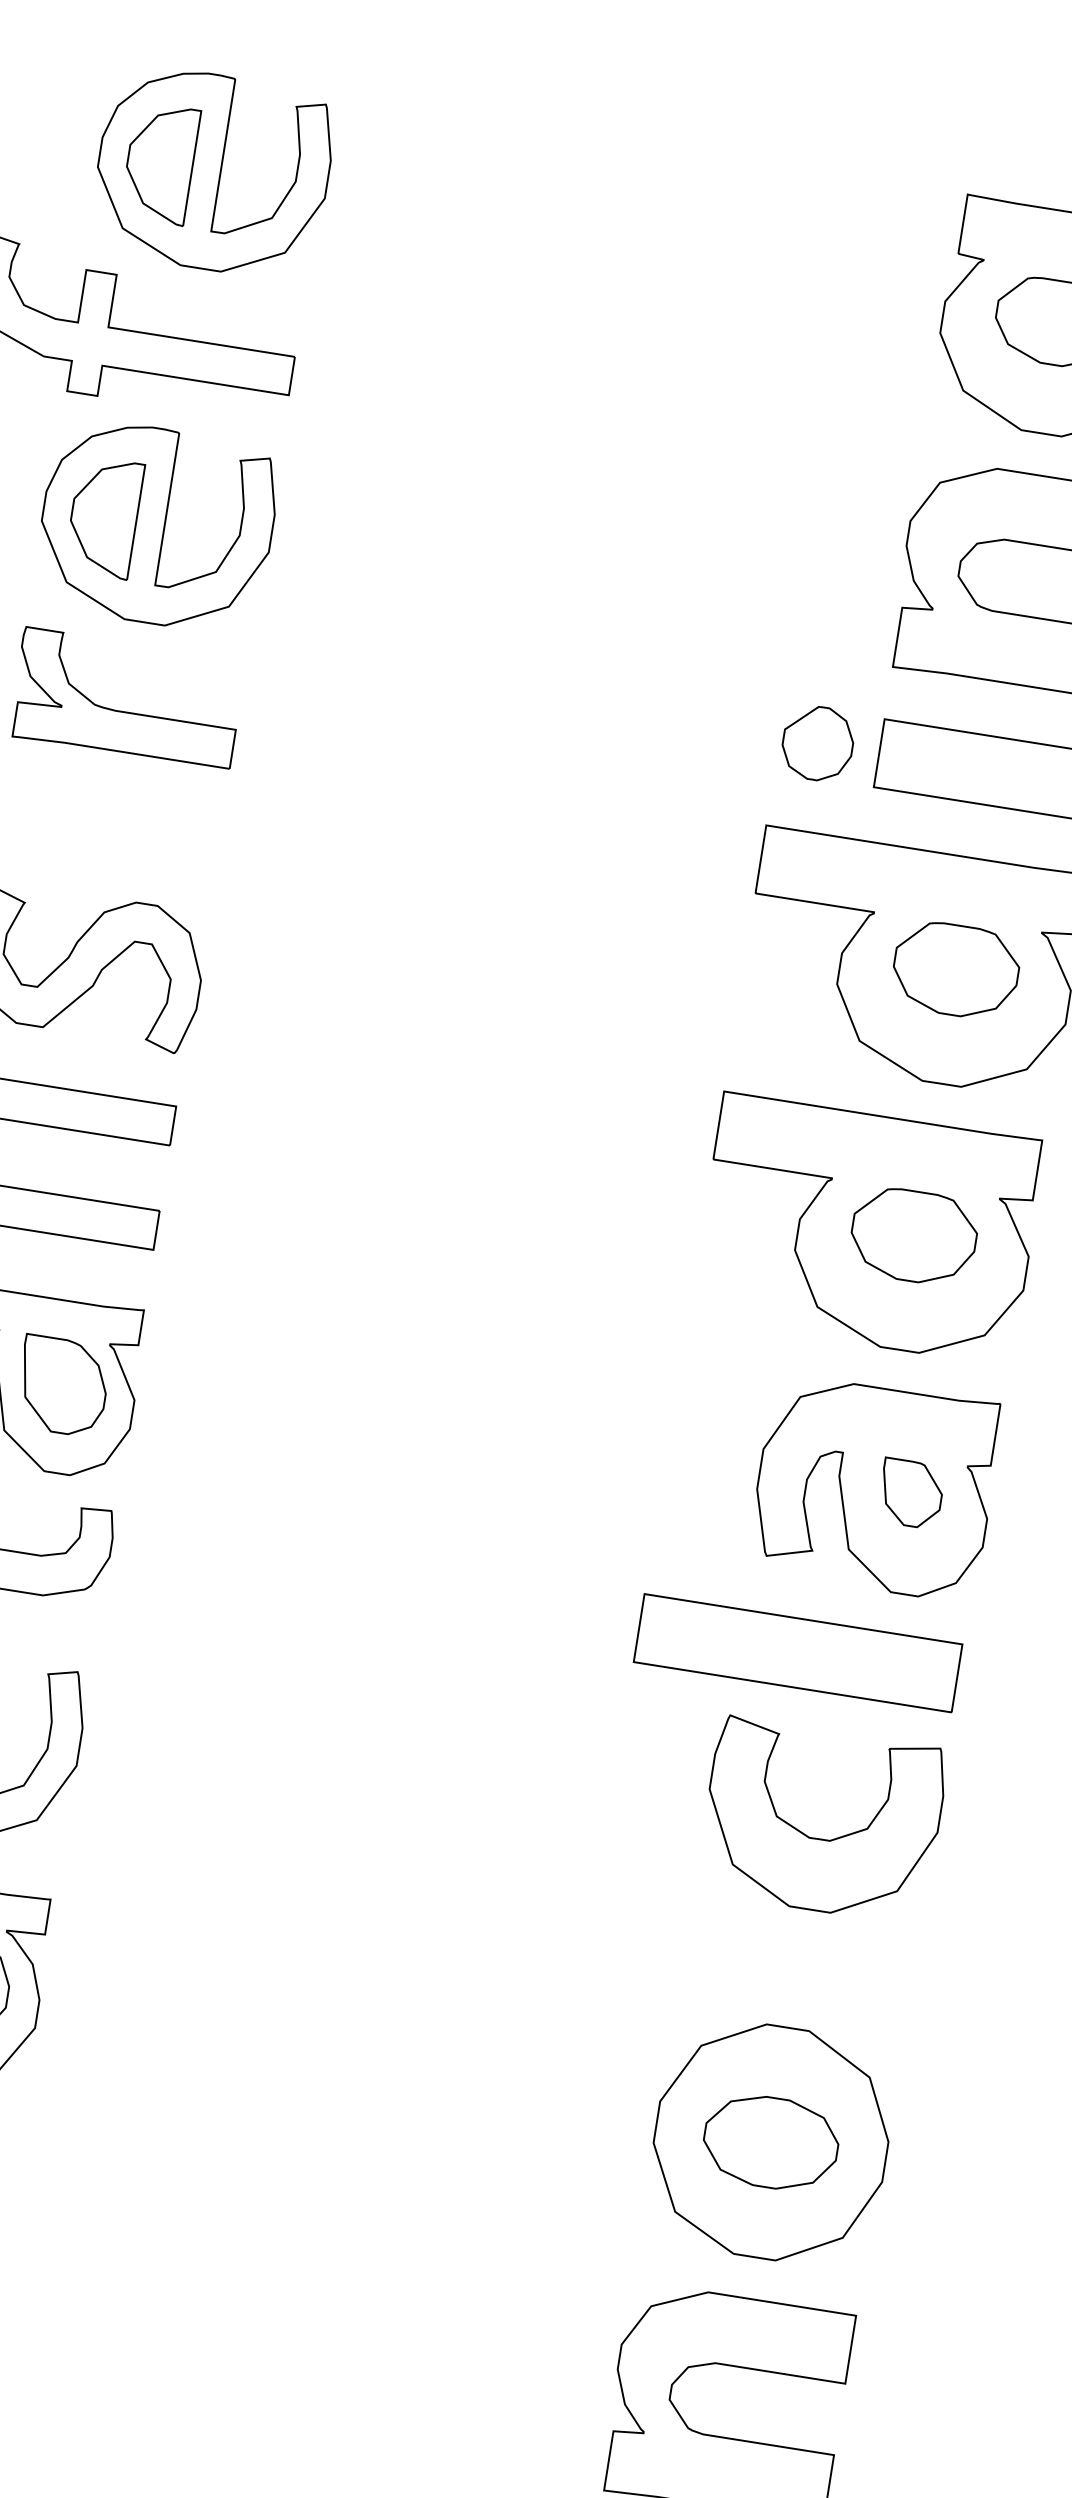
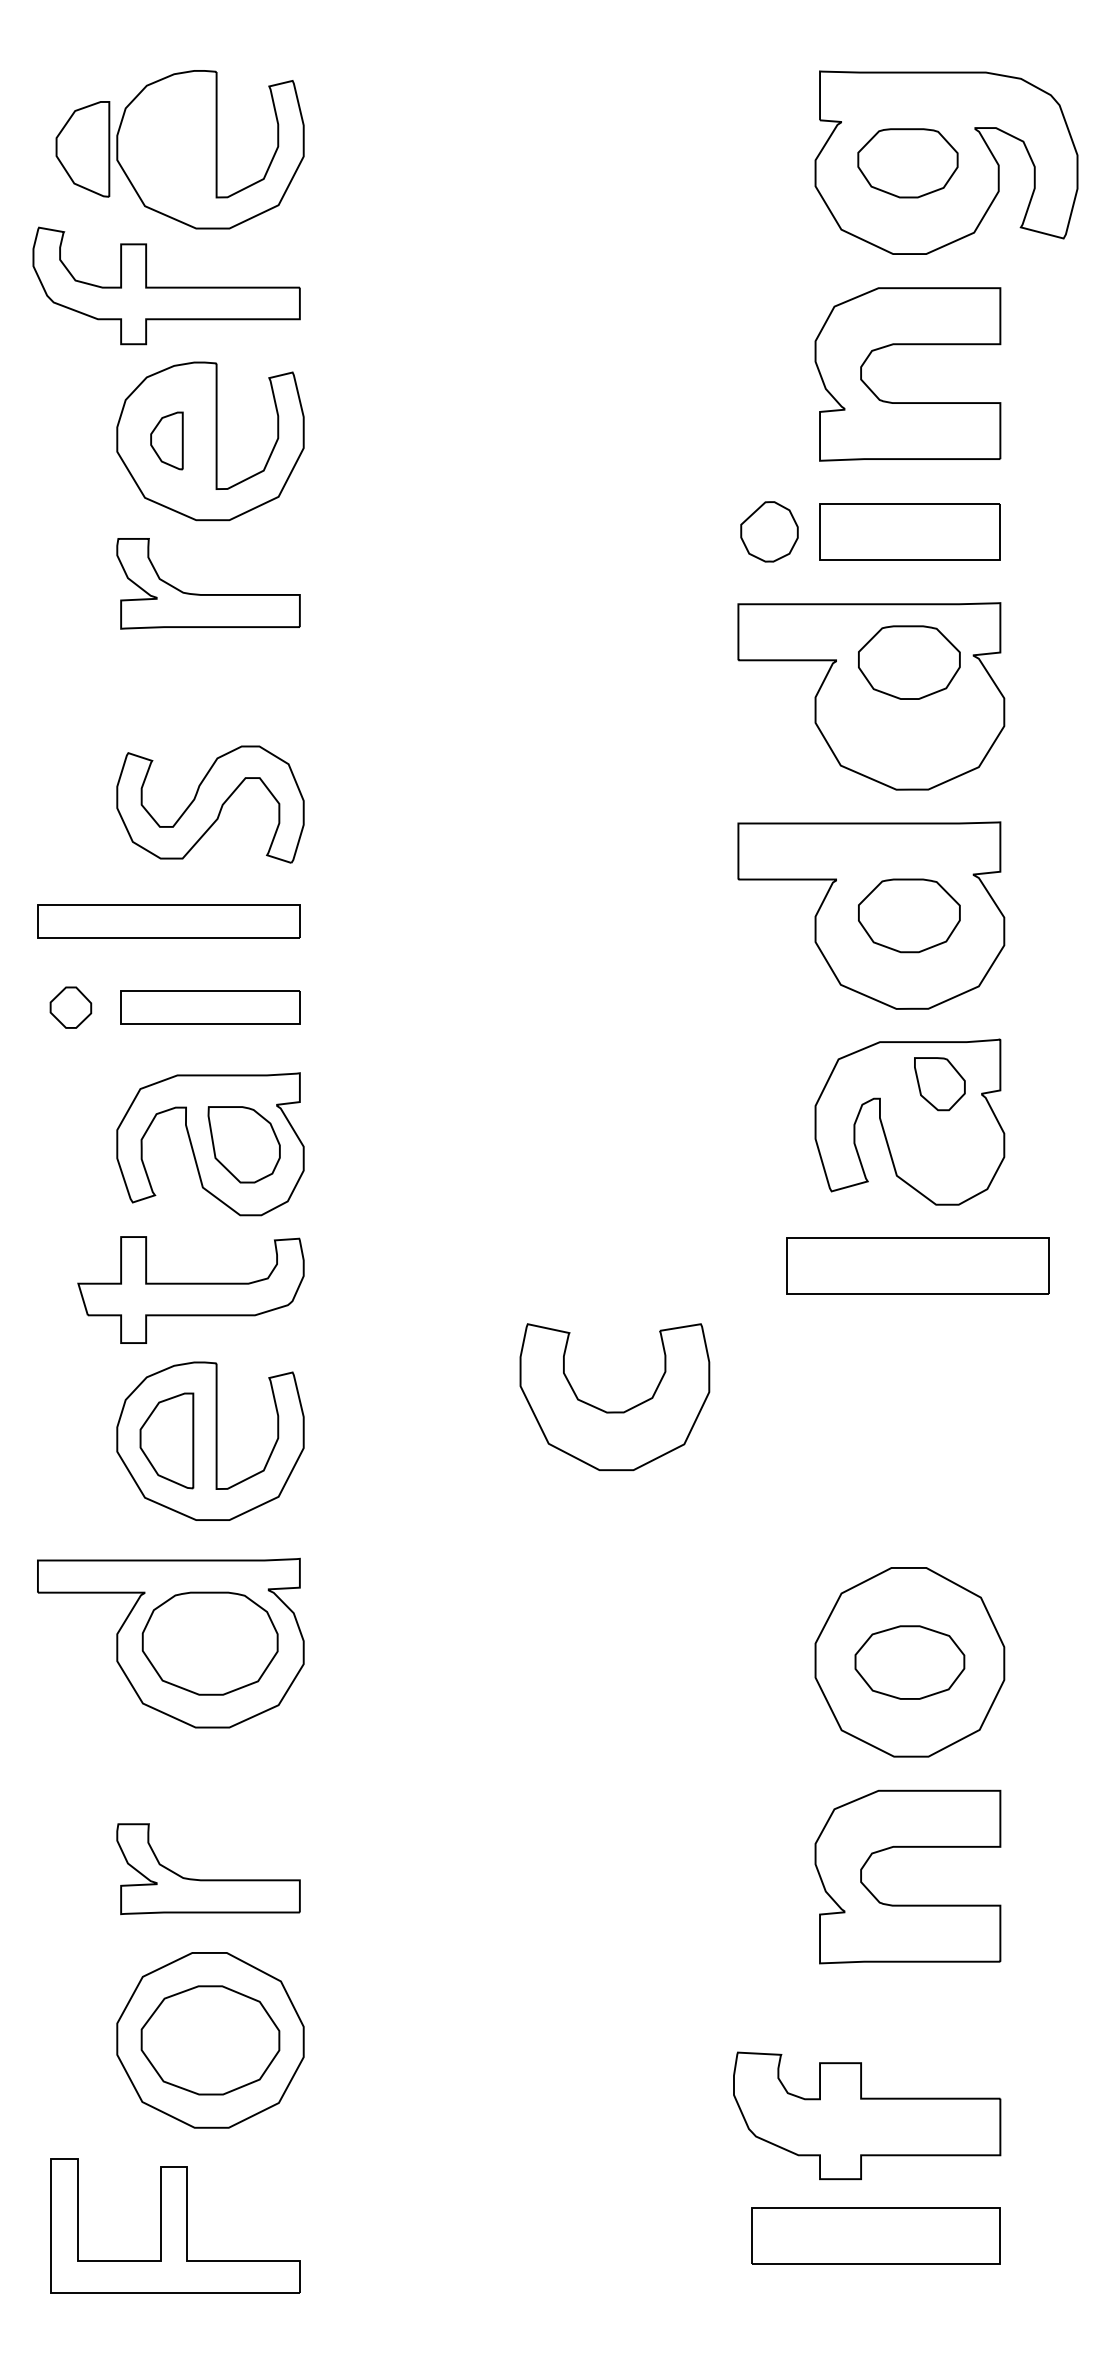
part: (159, 163) -> (82, 149), moved
part: (103, 516) -> (166, 440), size x0.6
part: (956, 970) -> (909, 662), moved
part: (910, 1494) -> (939, 1084), moved
part: (797, 1652) -> (917, 1265), moved
part: (818, 1837) -> (614, 1411), moved

